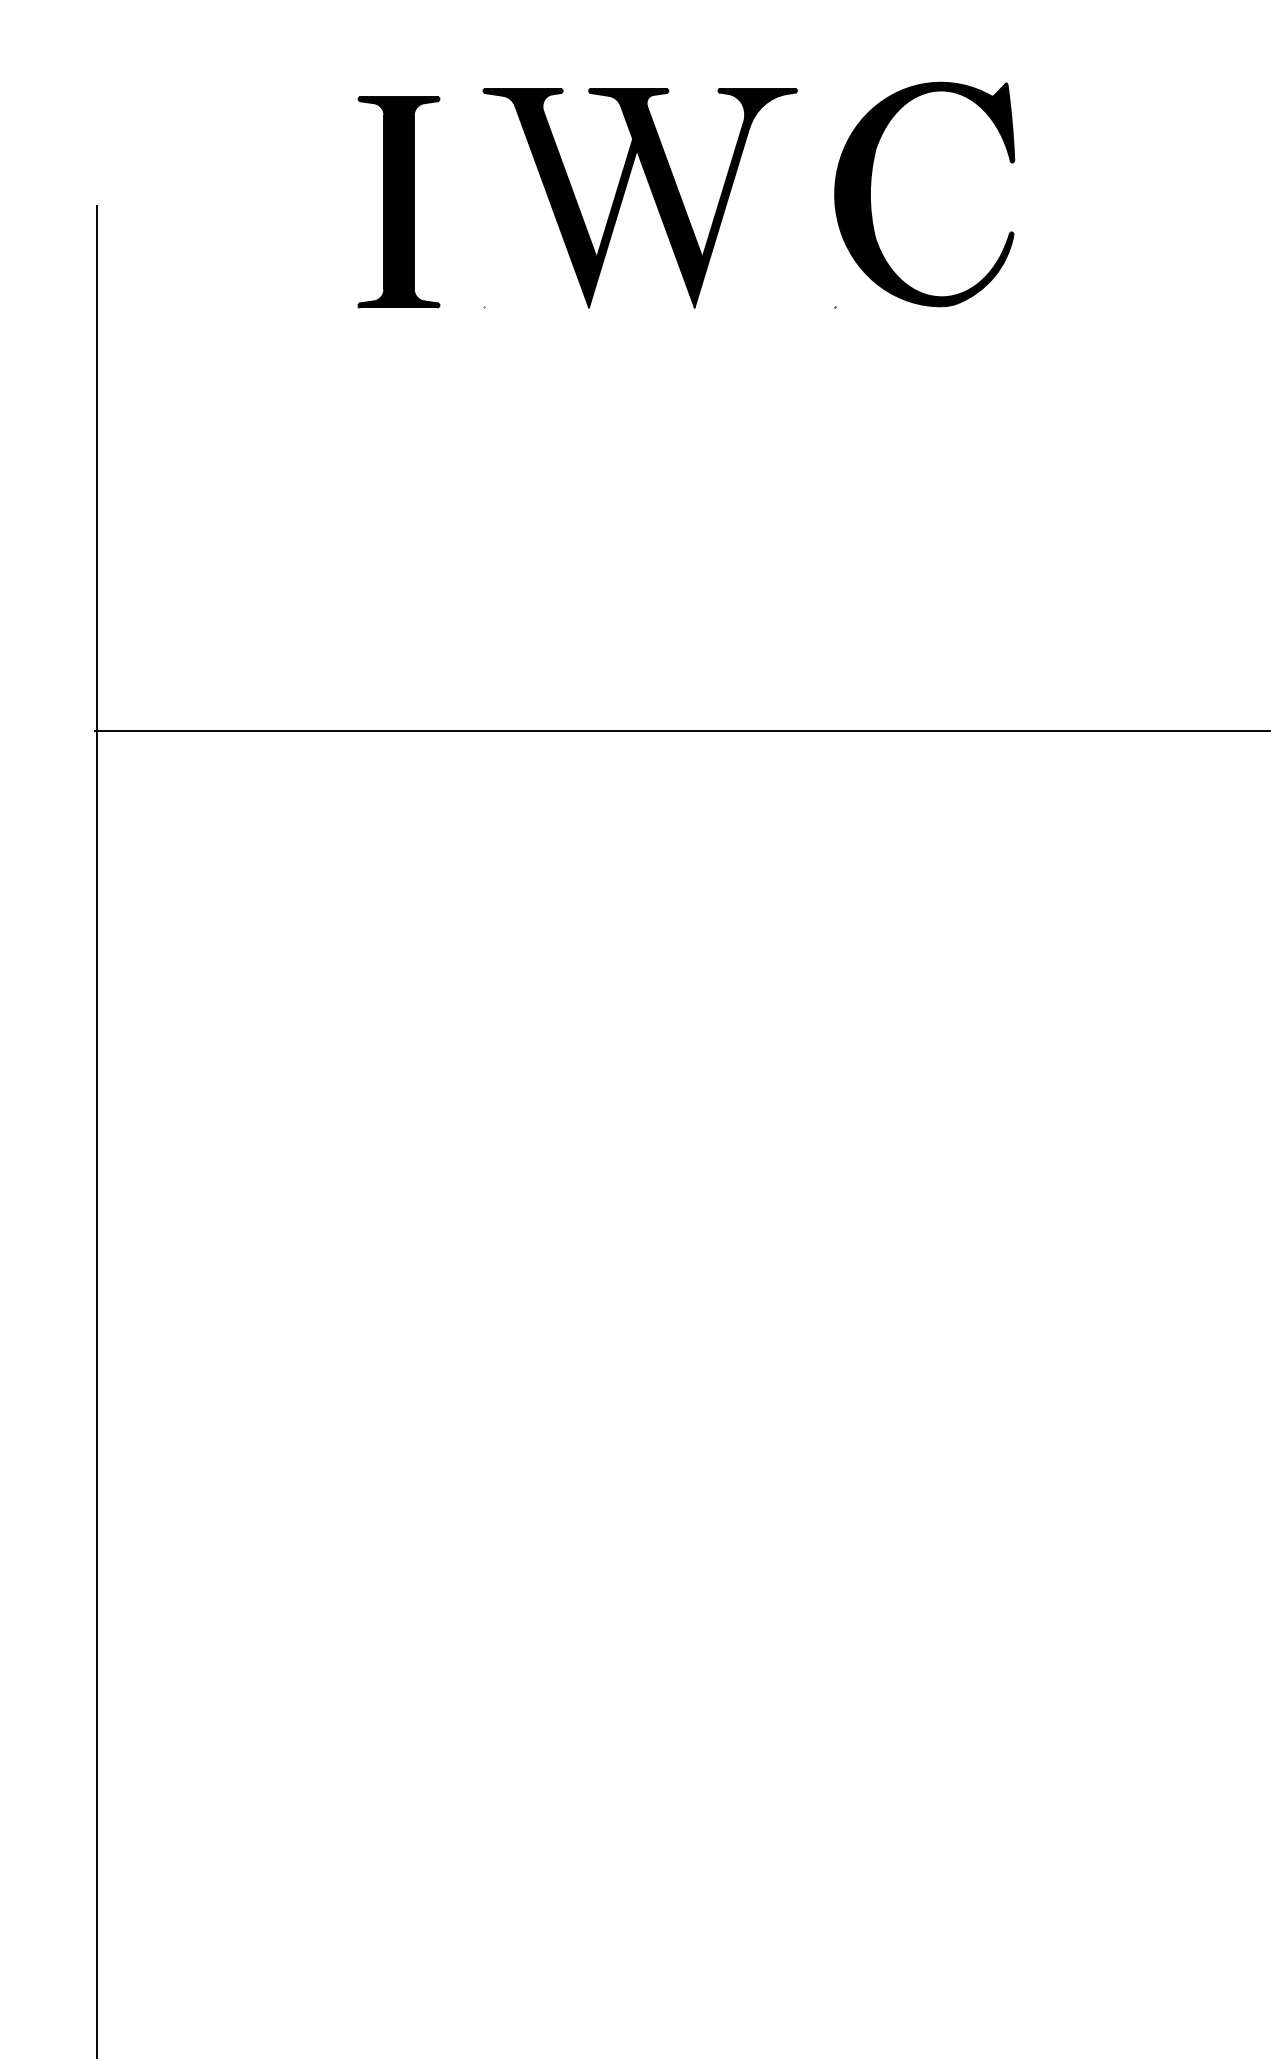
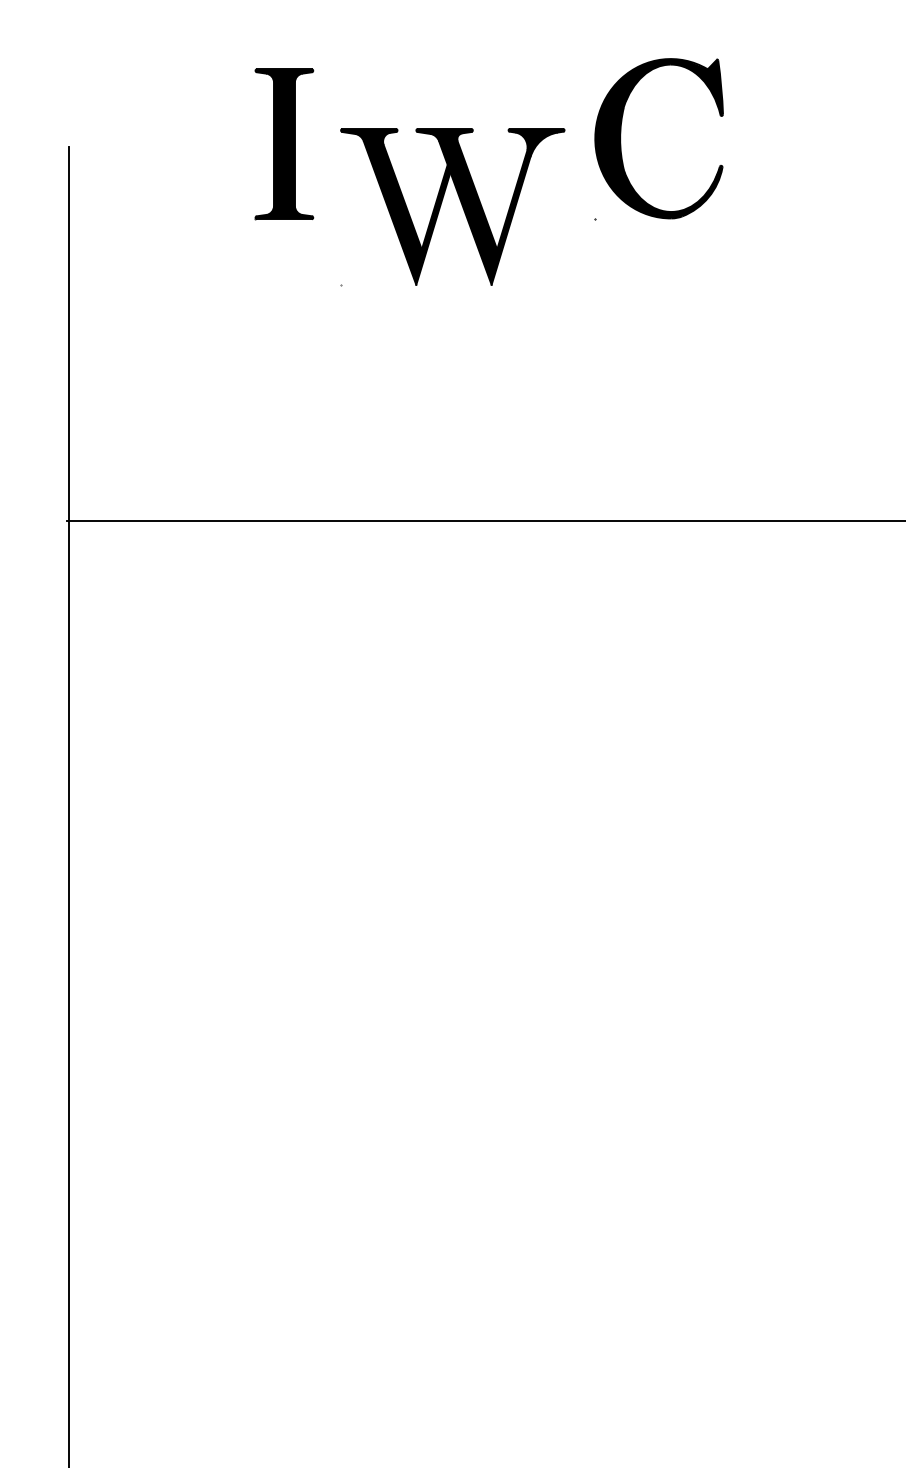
part: (652, 195) -> (461, 205), moved

